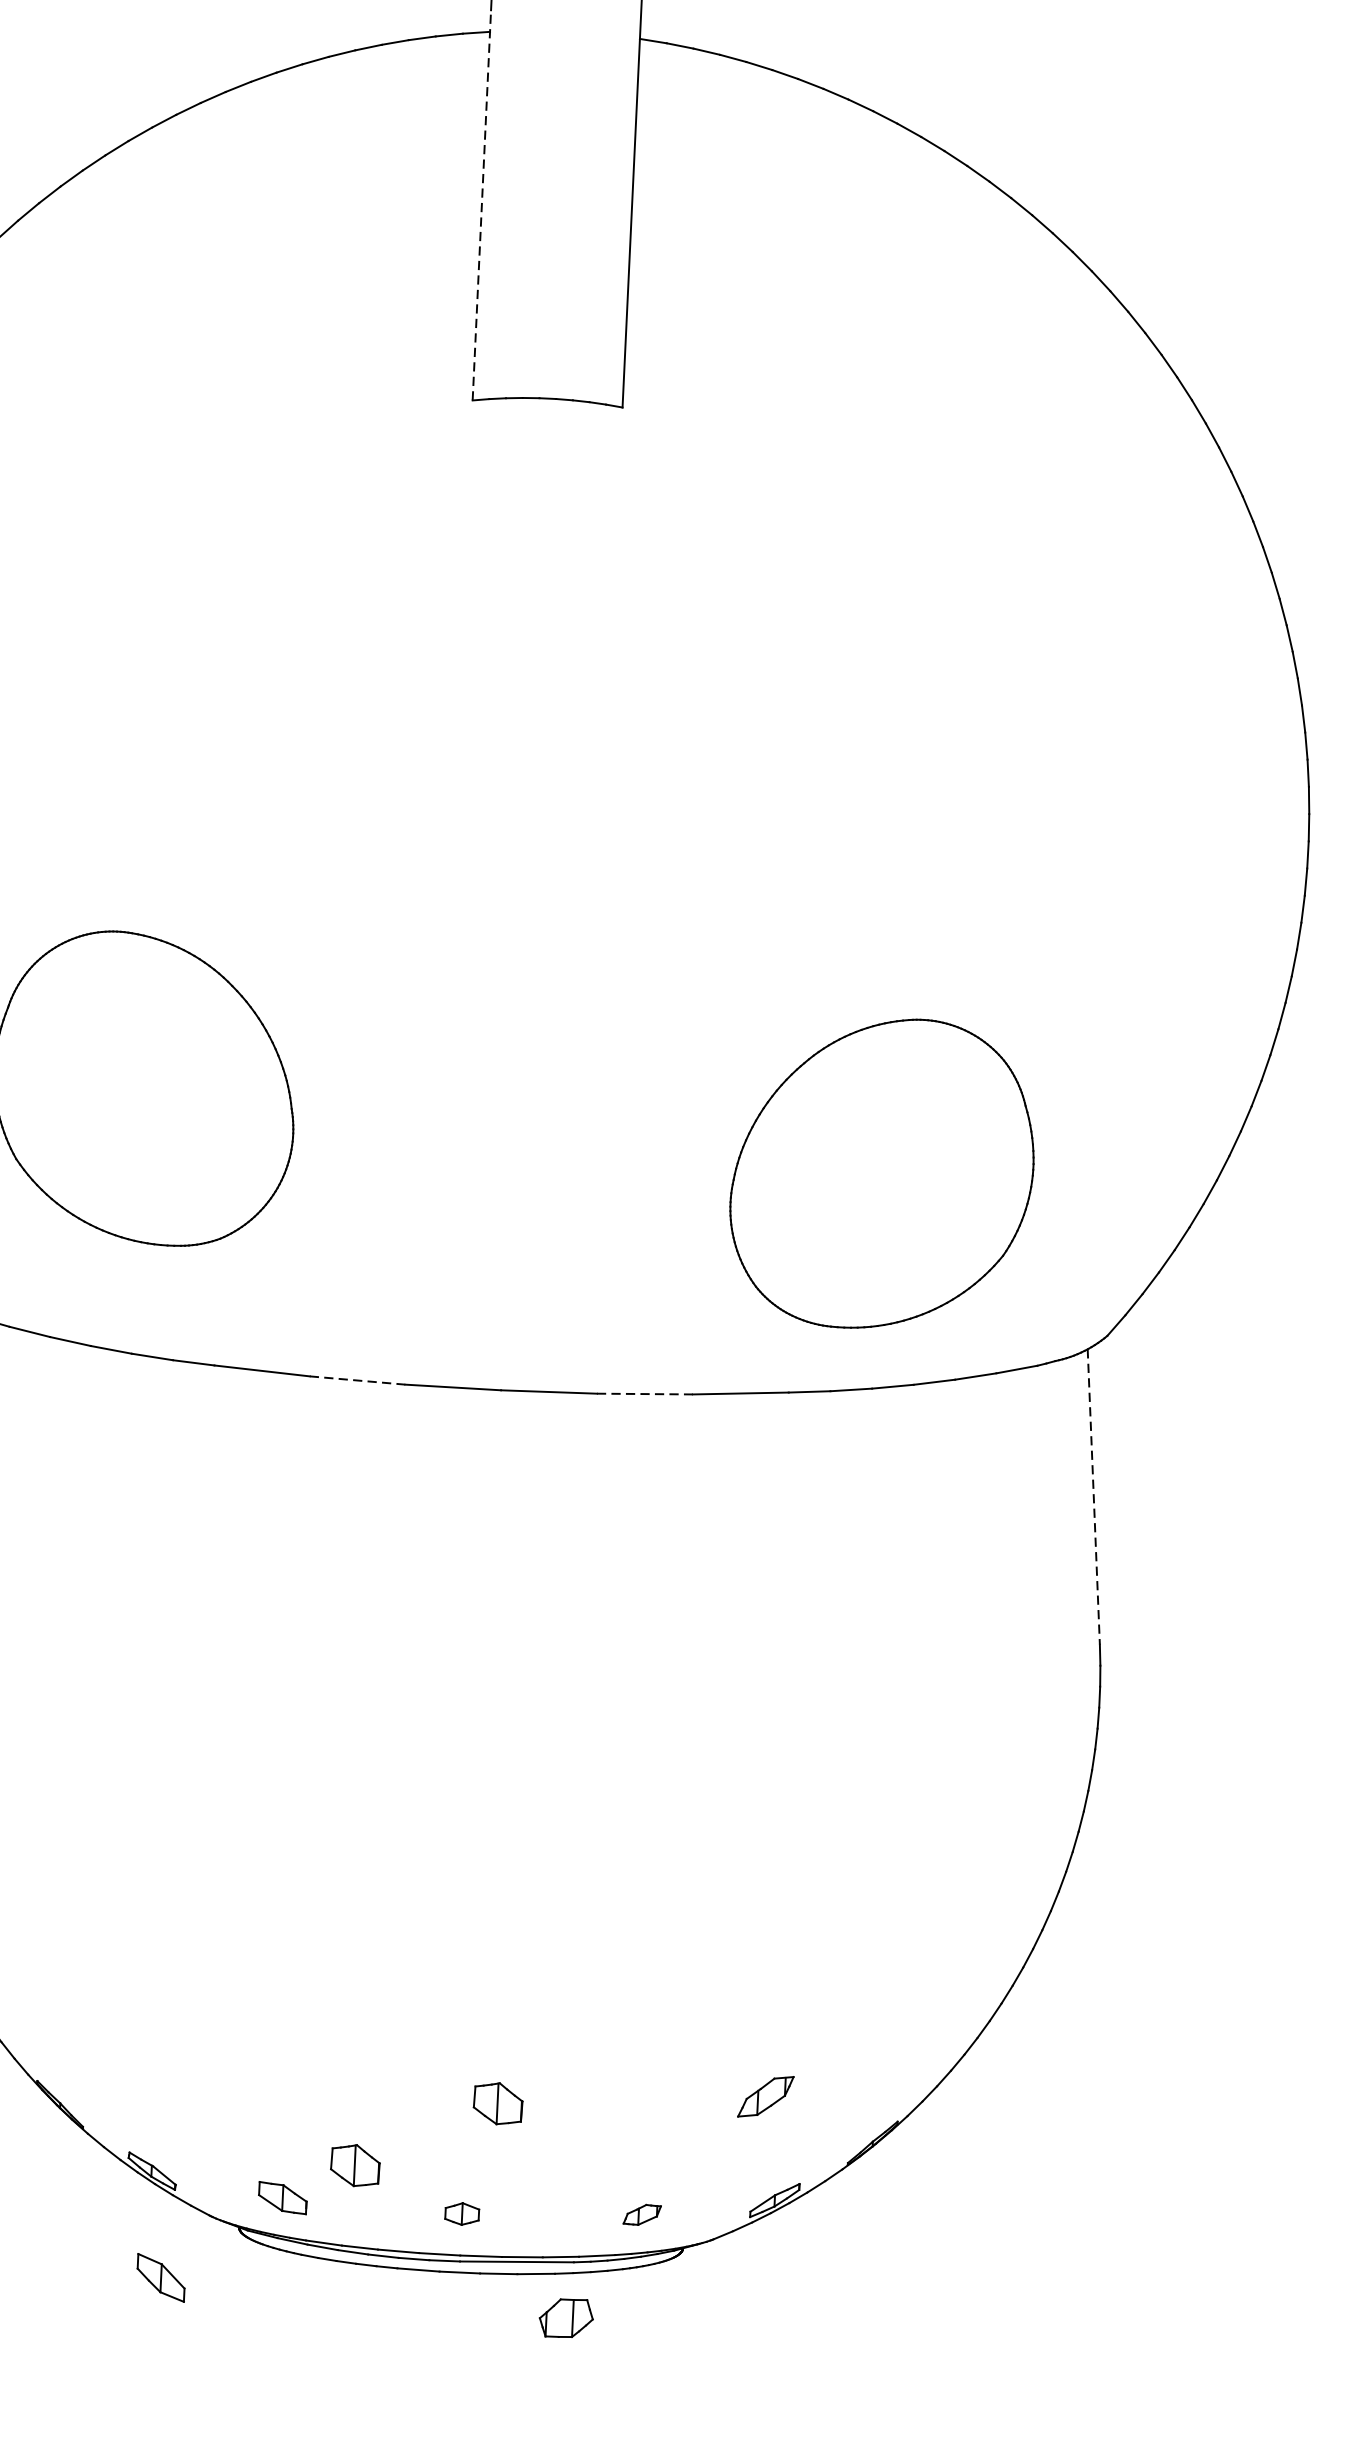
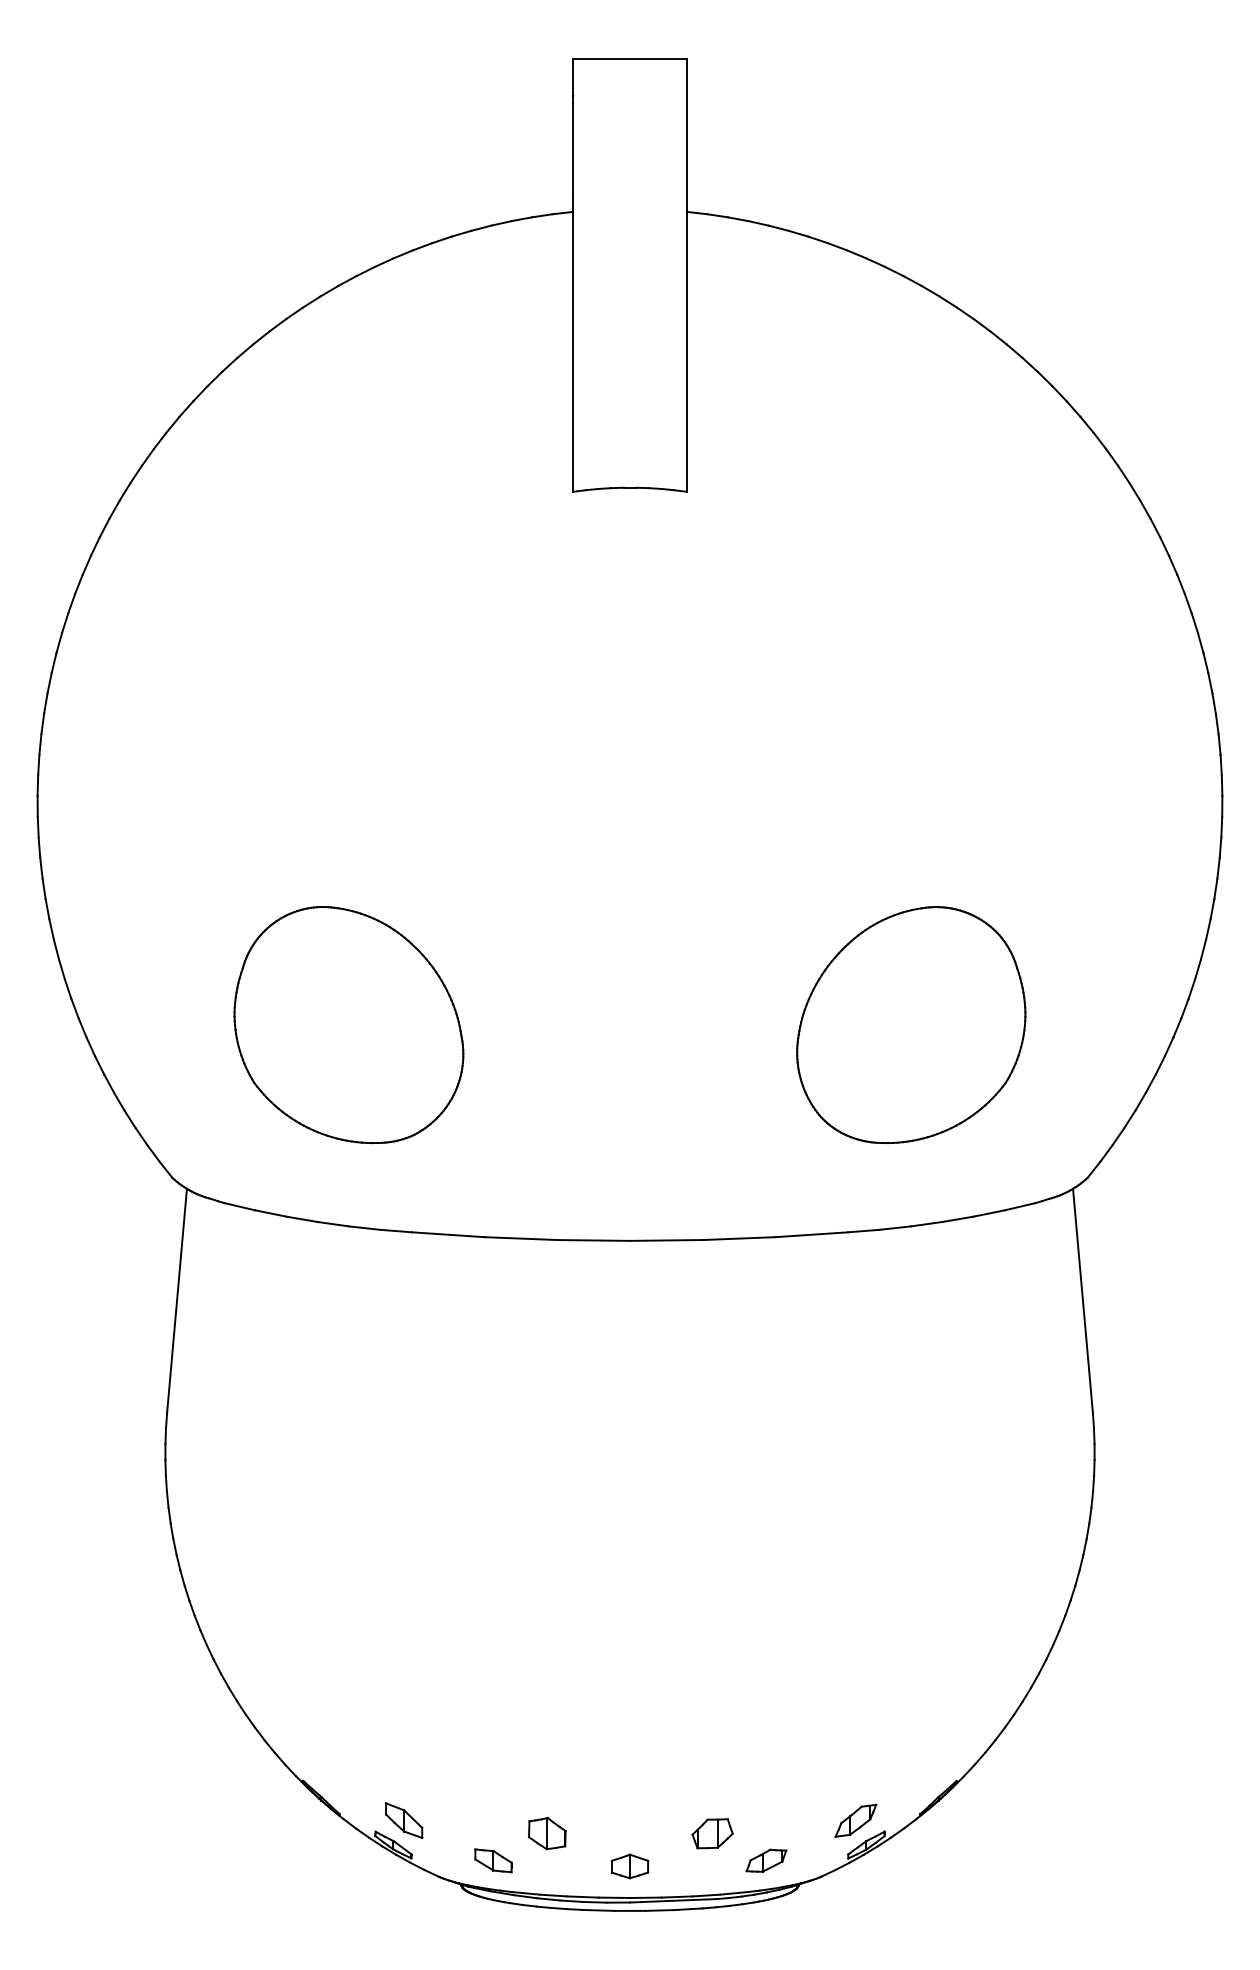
line: (482, 205) -> (573, 343), dashed -> solid
part: (882, 1174) -> (911, 1025), moved
line: (358, 1380) -> (521, 1238), dashed -> solid
line: (645, 1393) -> (739, 1238), dashed -> solid
line: (1093, 1498) -> (1082, 1301), dashed -> solid
part: (765, 2096) -> (855, 1820), moved
part: (498, 2103) -> (653, 1781), removed
part: (461, 2214) -> (629, 1866), size x1.43
part: (642, 2214) -> (766, 1860), size x1.43
part: (161, 2277) -> (404, 1820), moved
part: (566, 2317) -> (712, 1833), moved

